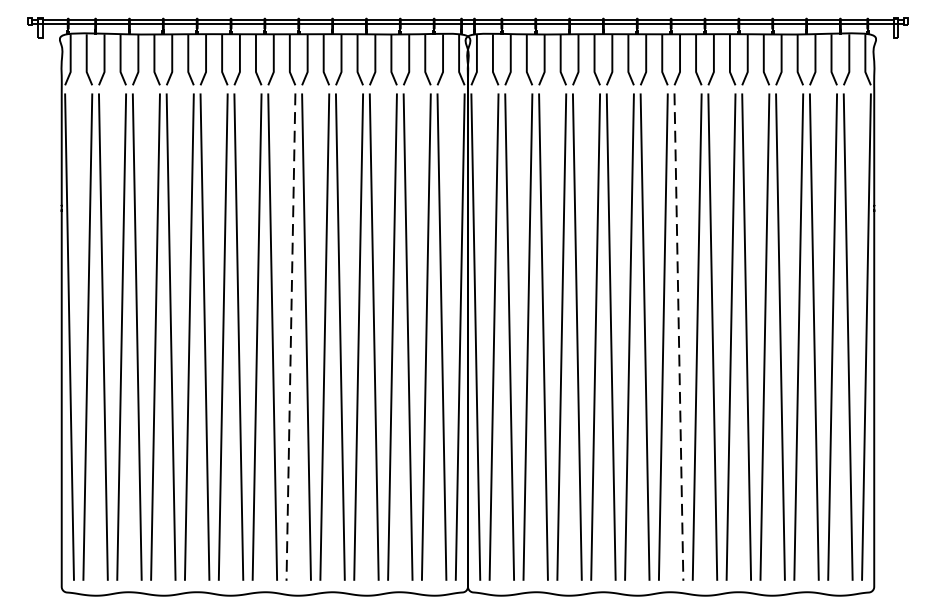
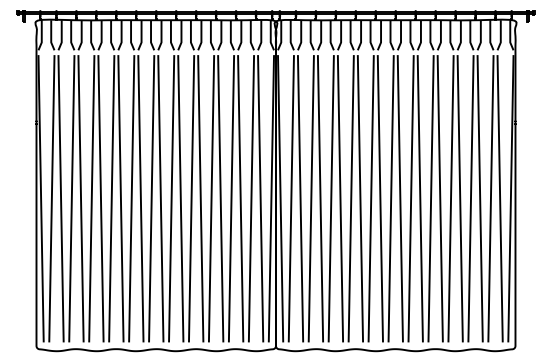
line: (290, 336) -> (171, 198), dashed -> solid
line: (679, 336) -> (400, 198), dashed -> solid

